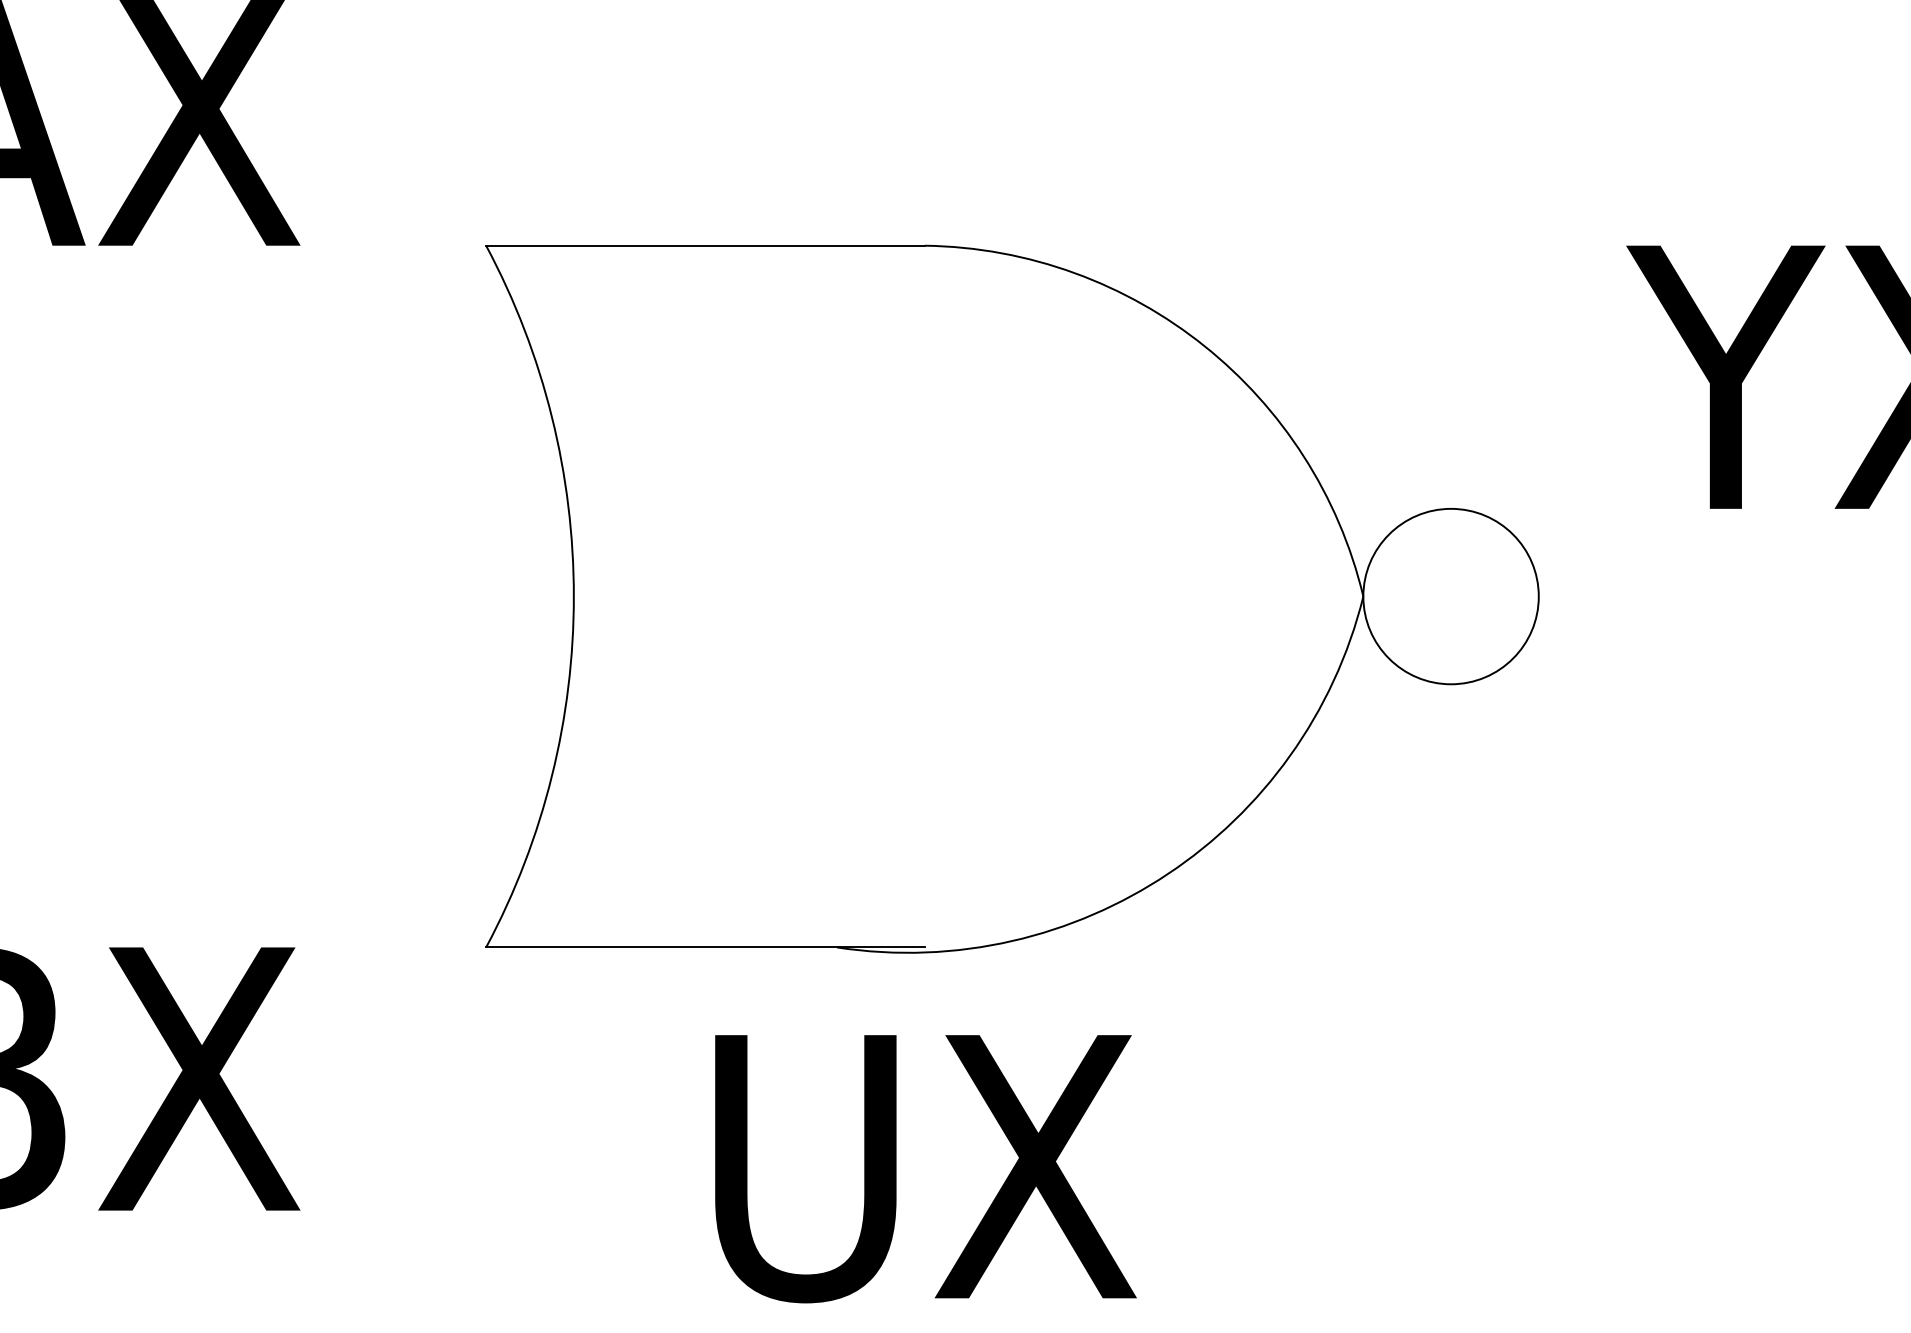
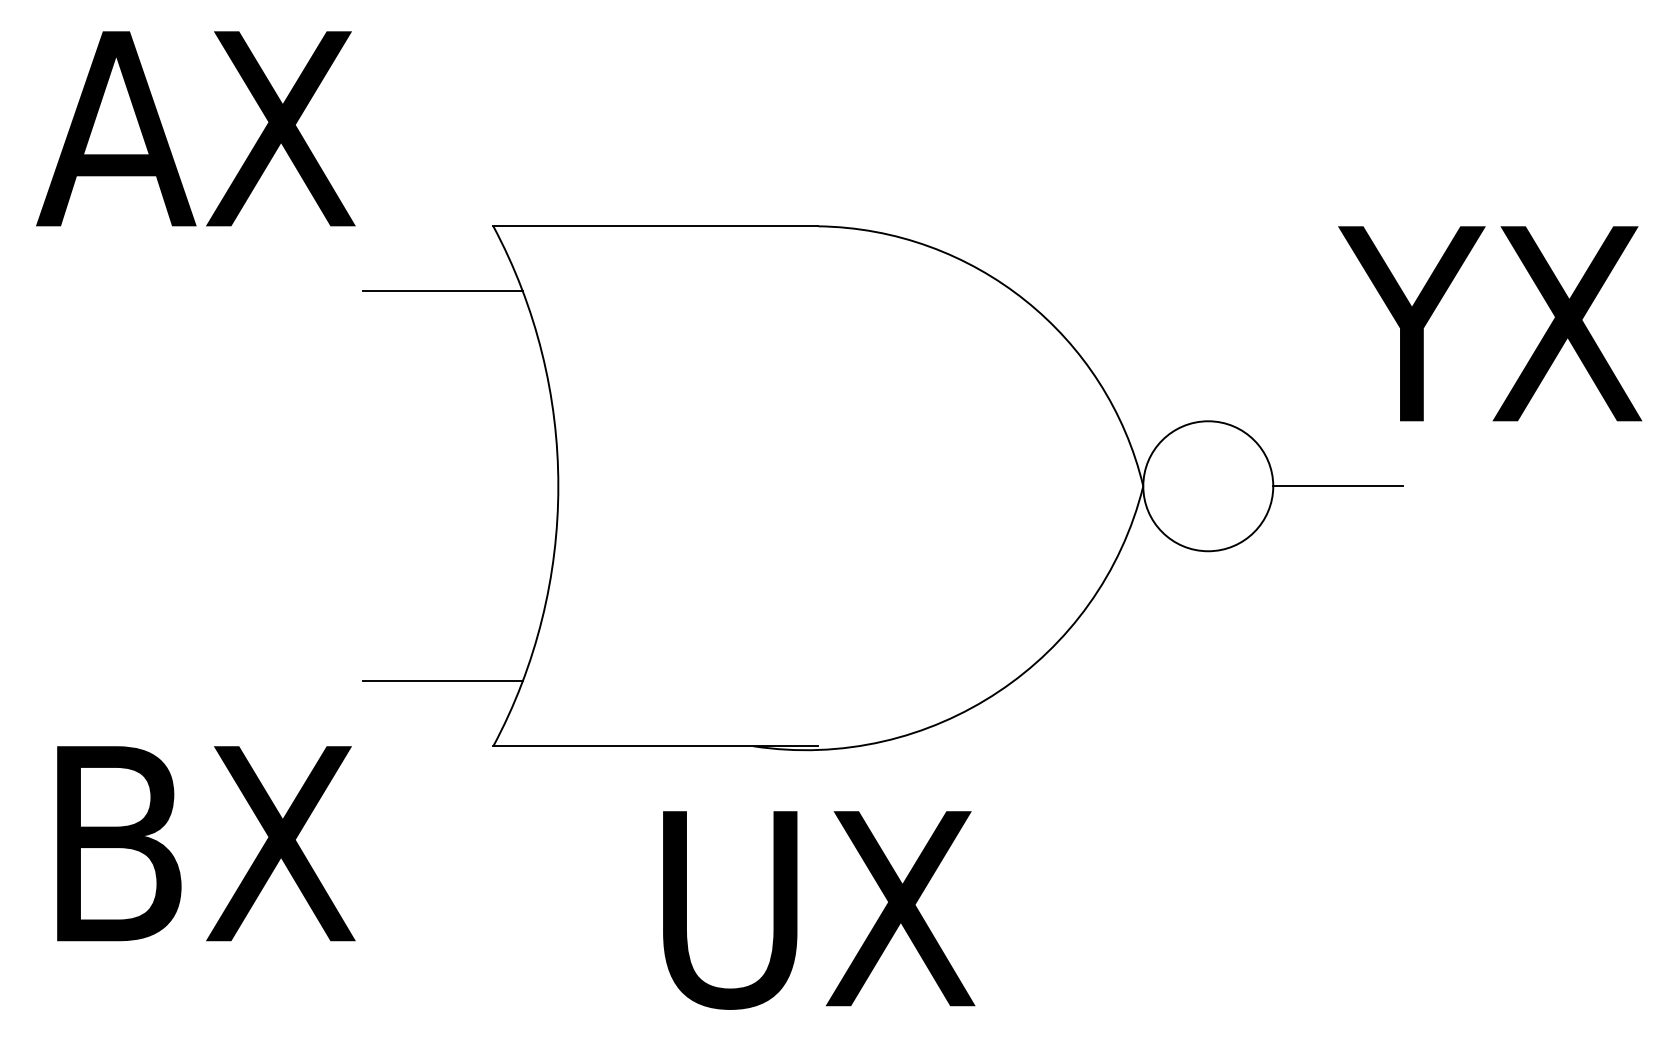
line: (417, 333) -> (442, 291), added
line: (1626, 596) -> (1338, 486), added
line: (417, 860) -> (442, 681), added

